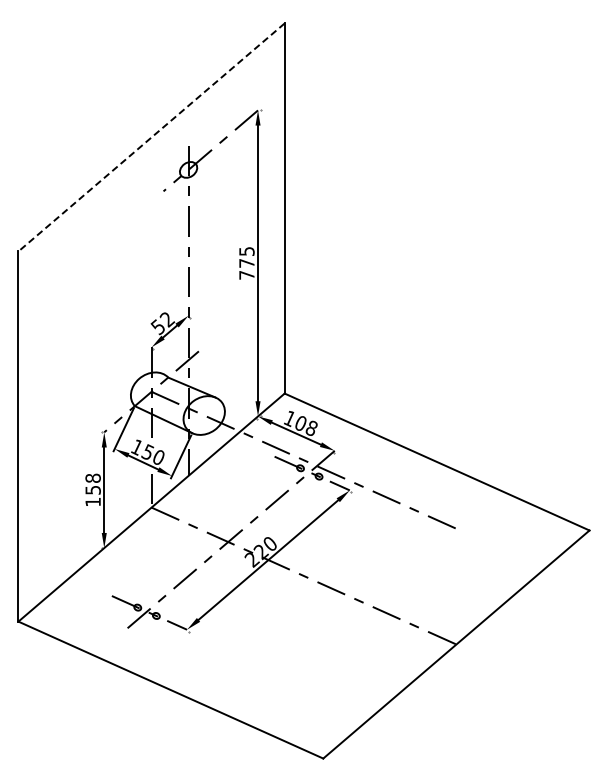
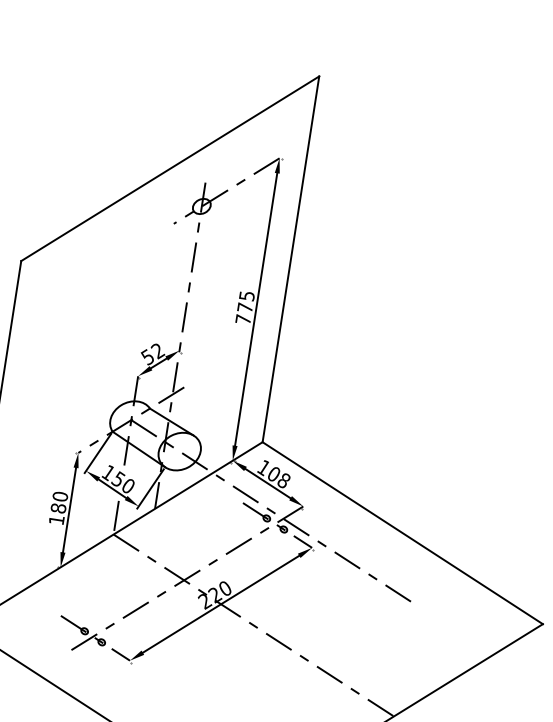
line: (151, 137) -> (170, 168), dashed -> solid
text: (92, 483) -> (58, 501), 158 -> 180

